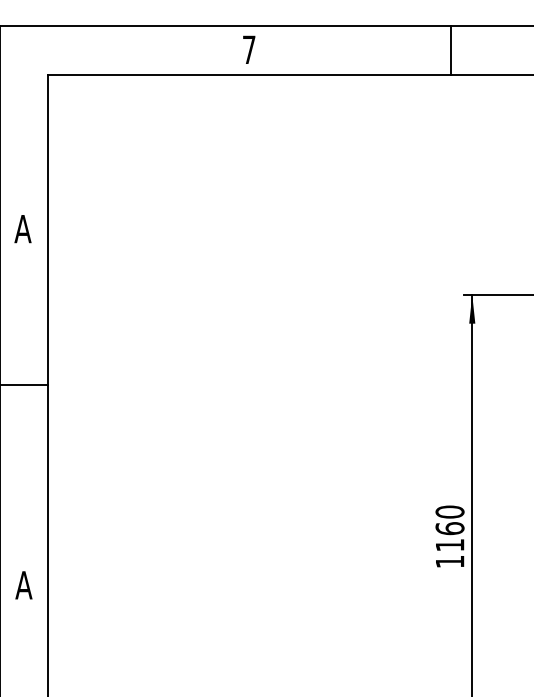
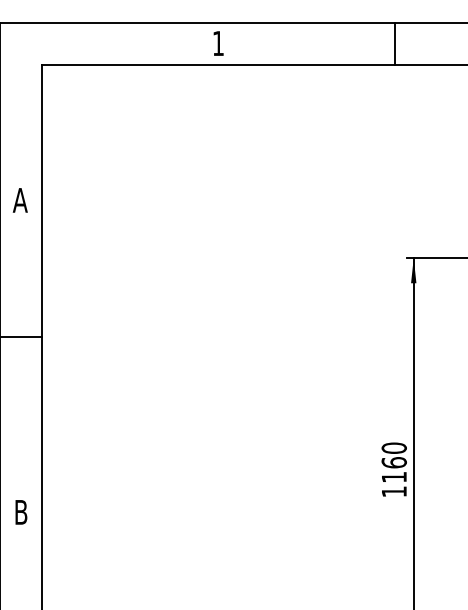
text: (249, 49) -> (218, 43), 7 -> 1
text: (23, 585) -> (20, 512), A -> B

